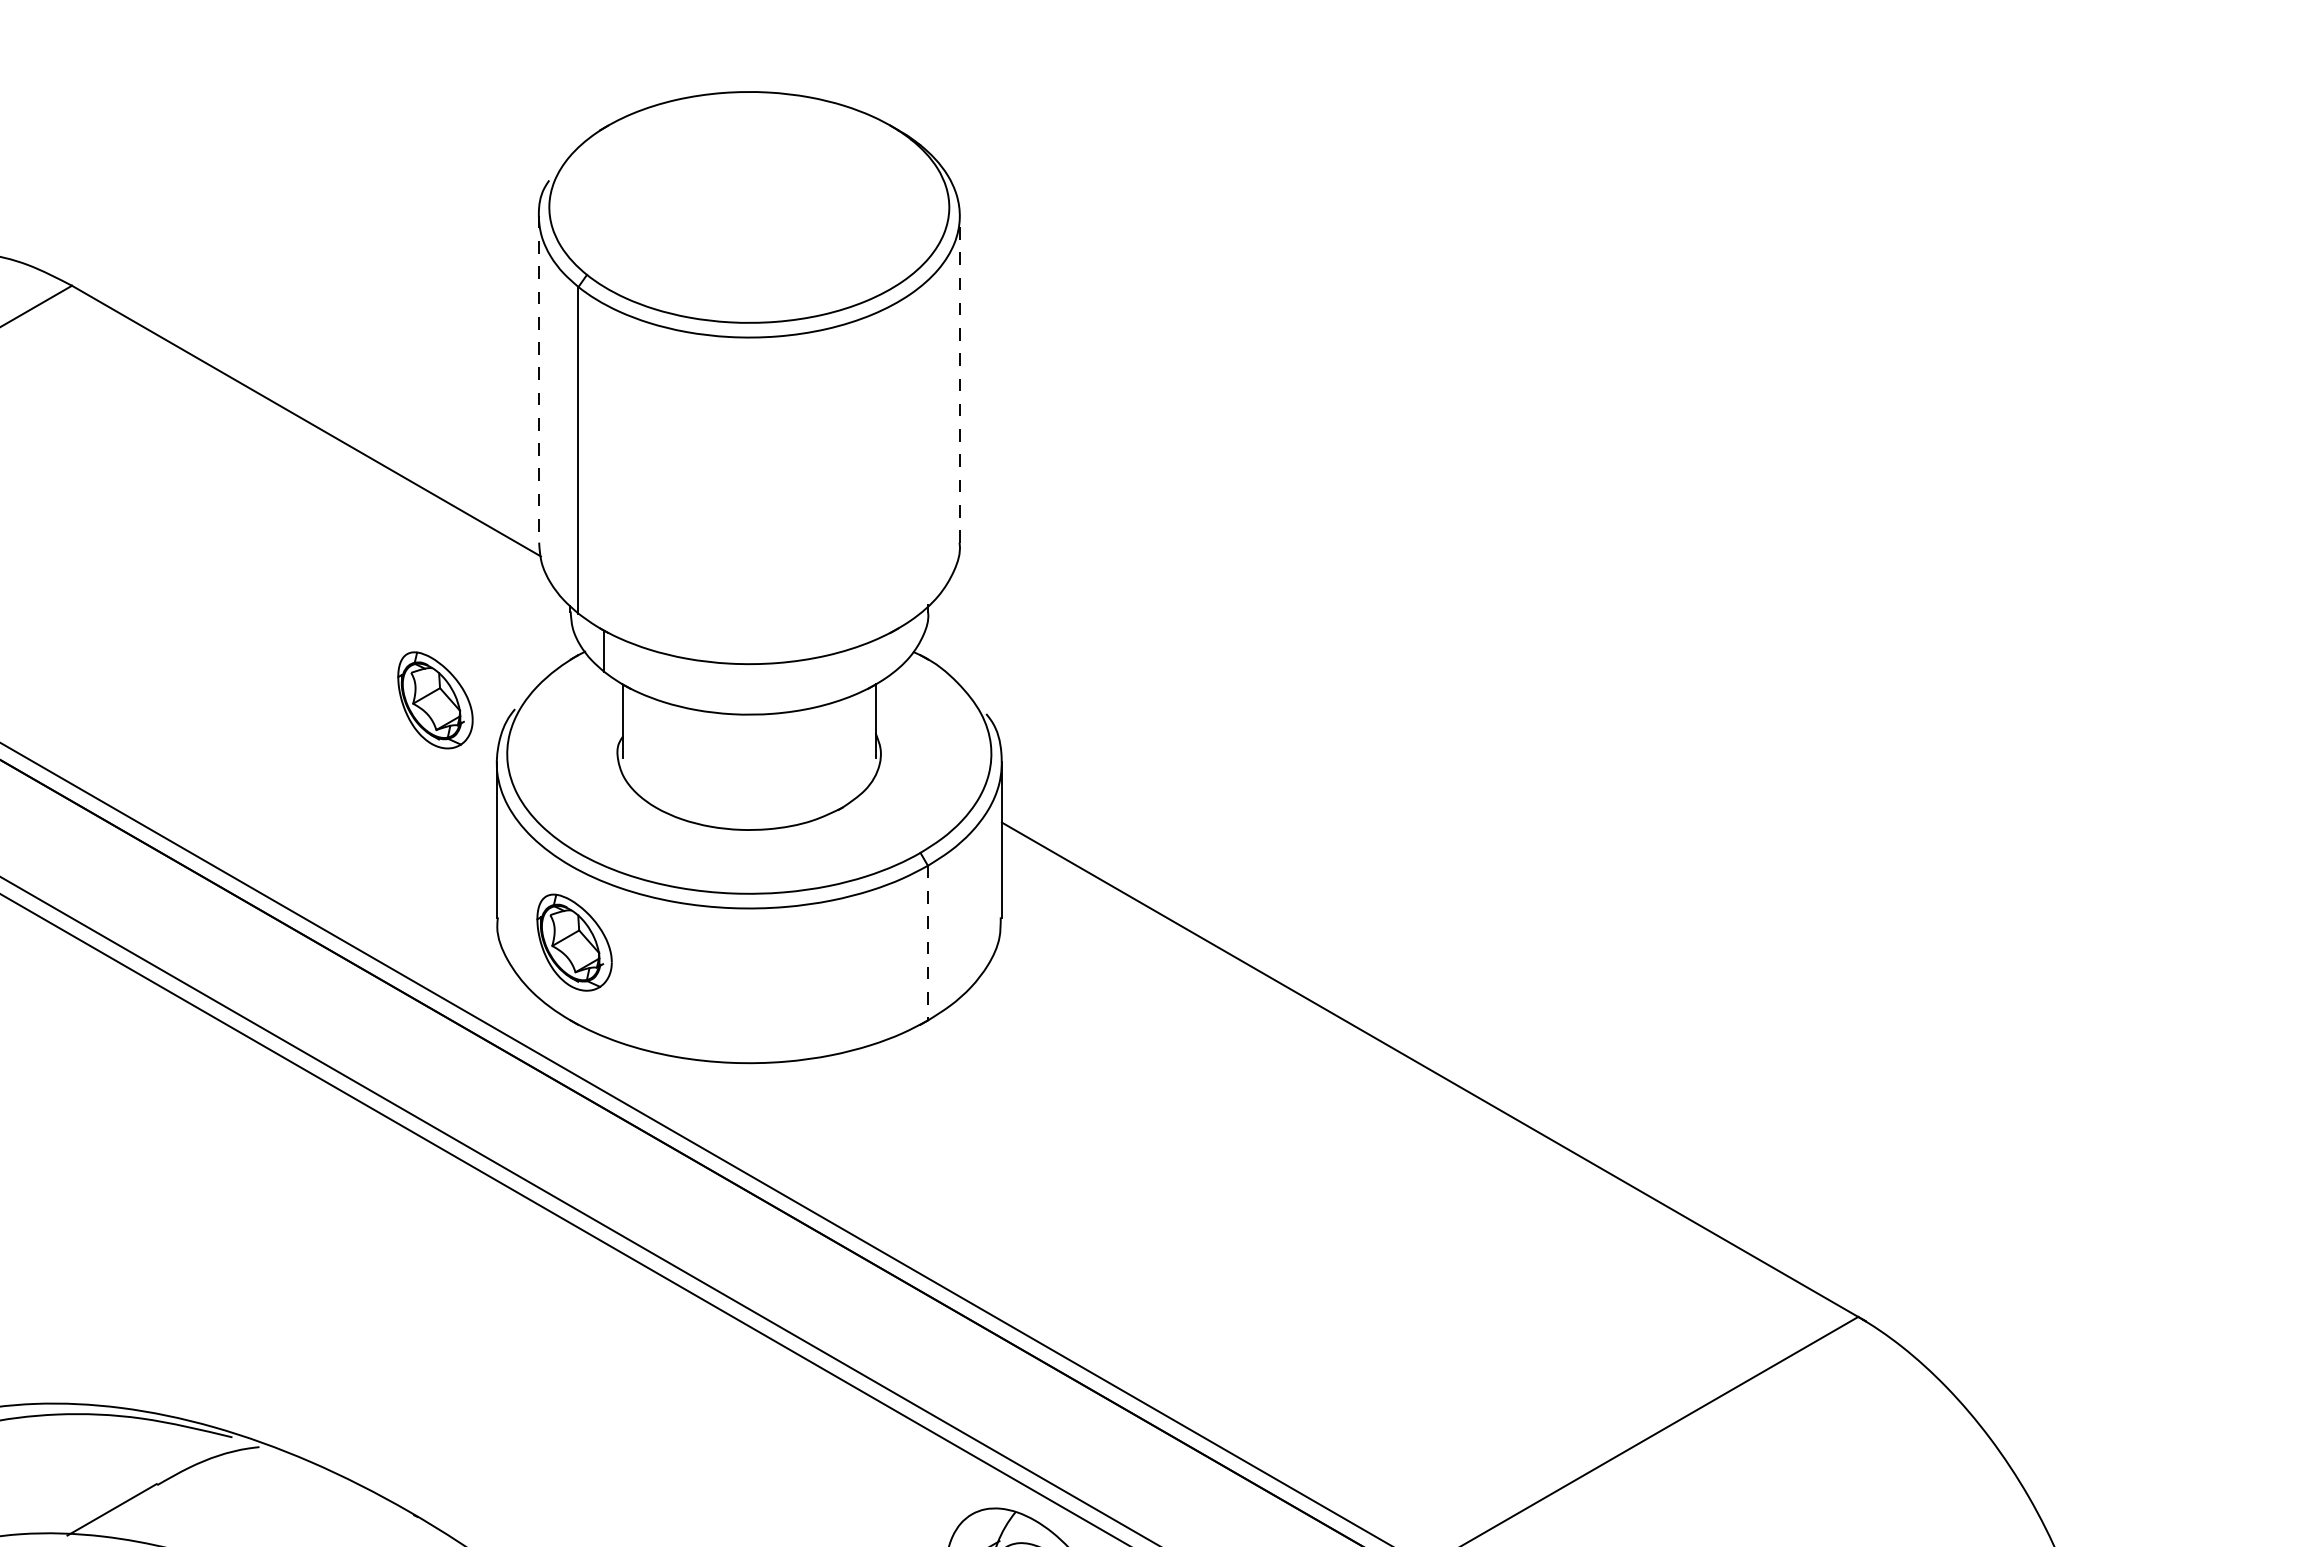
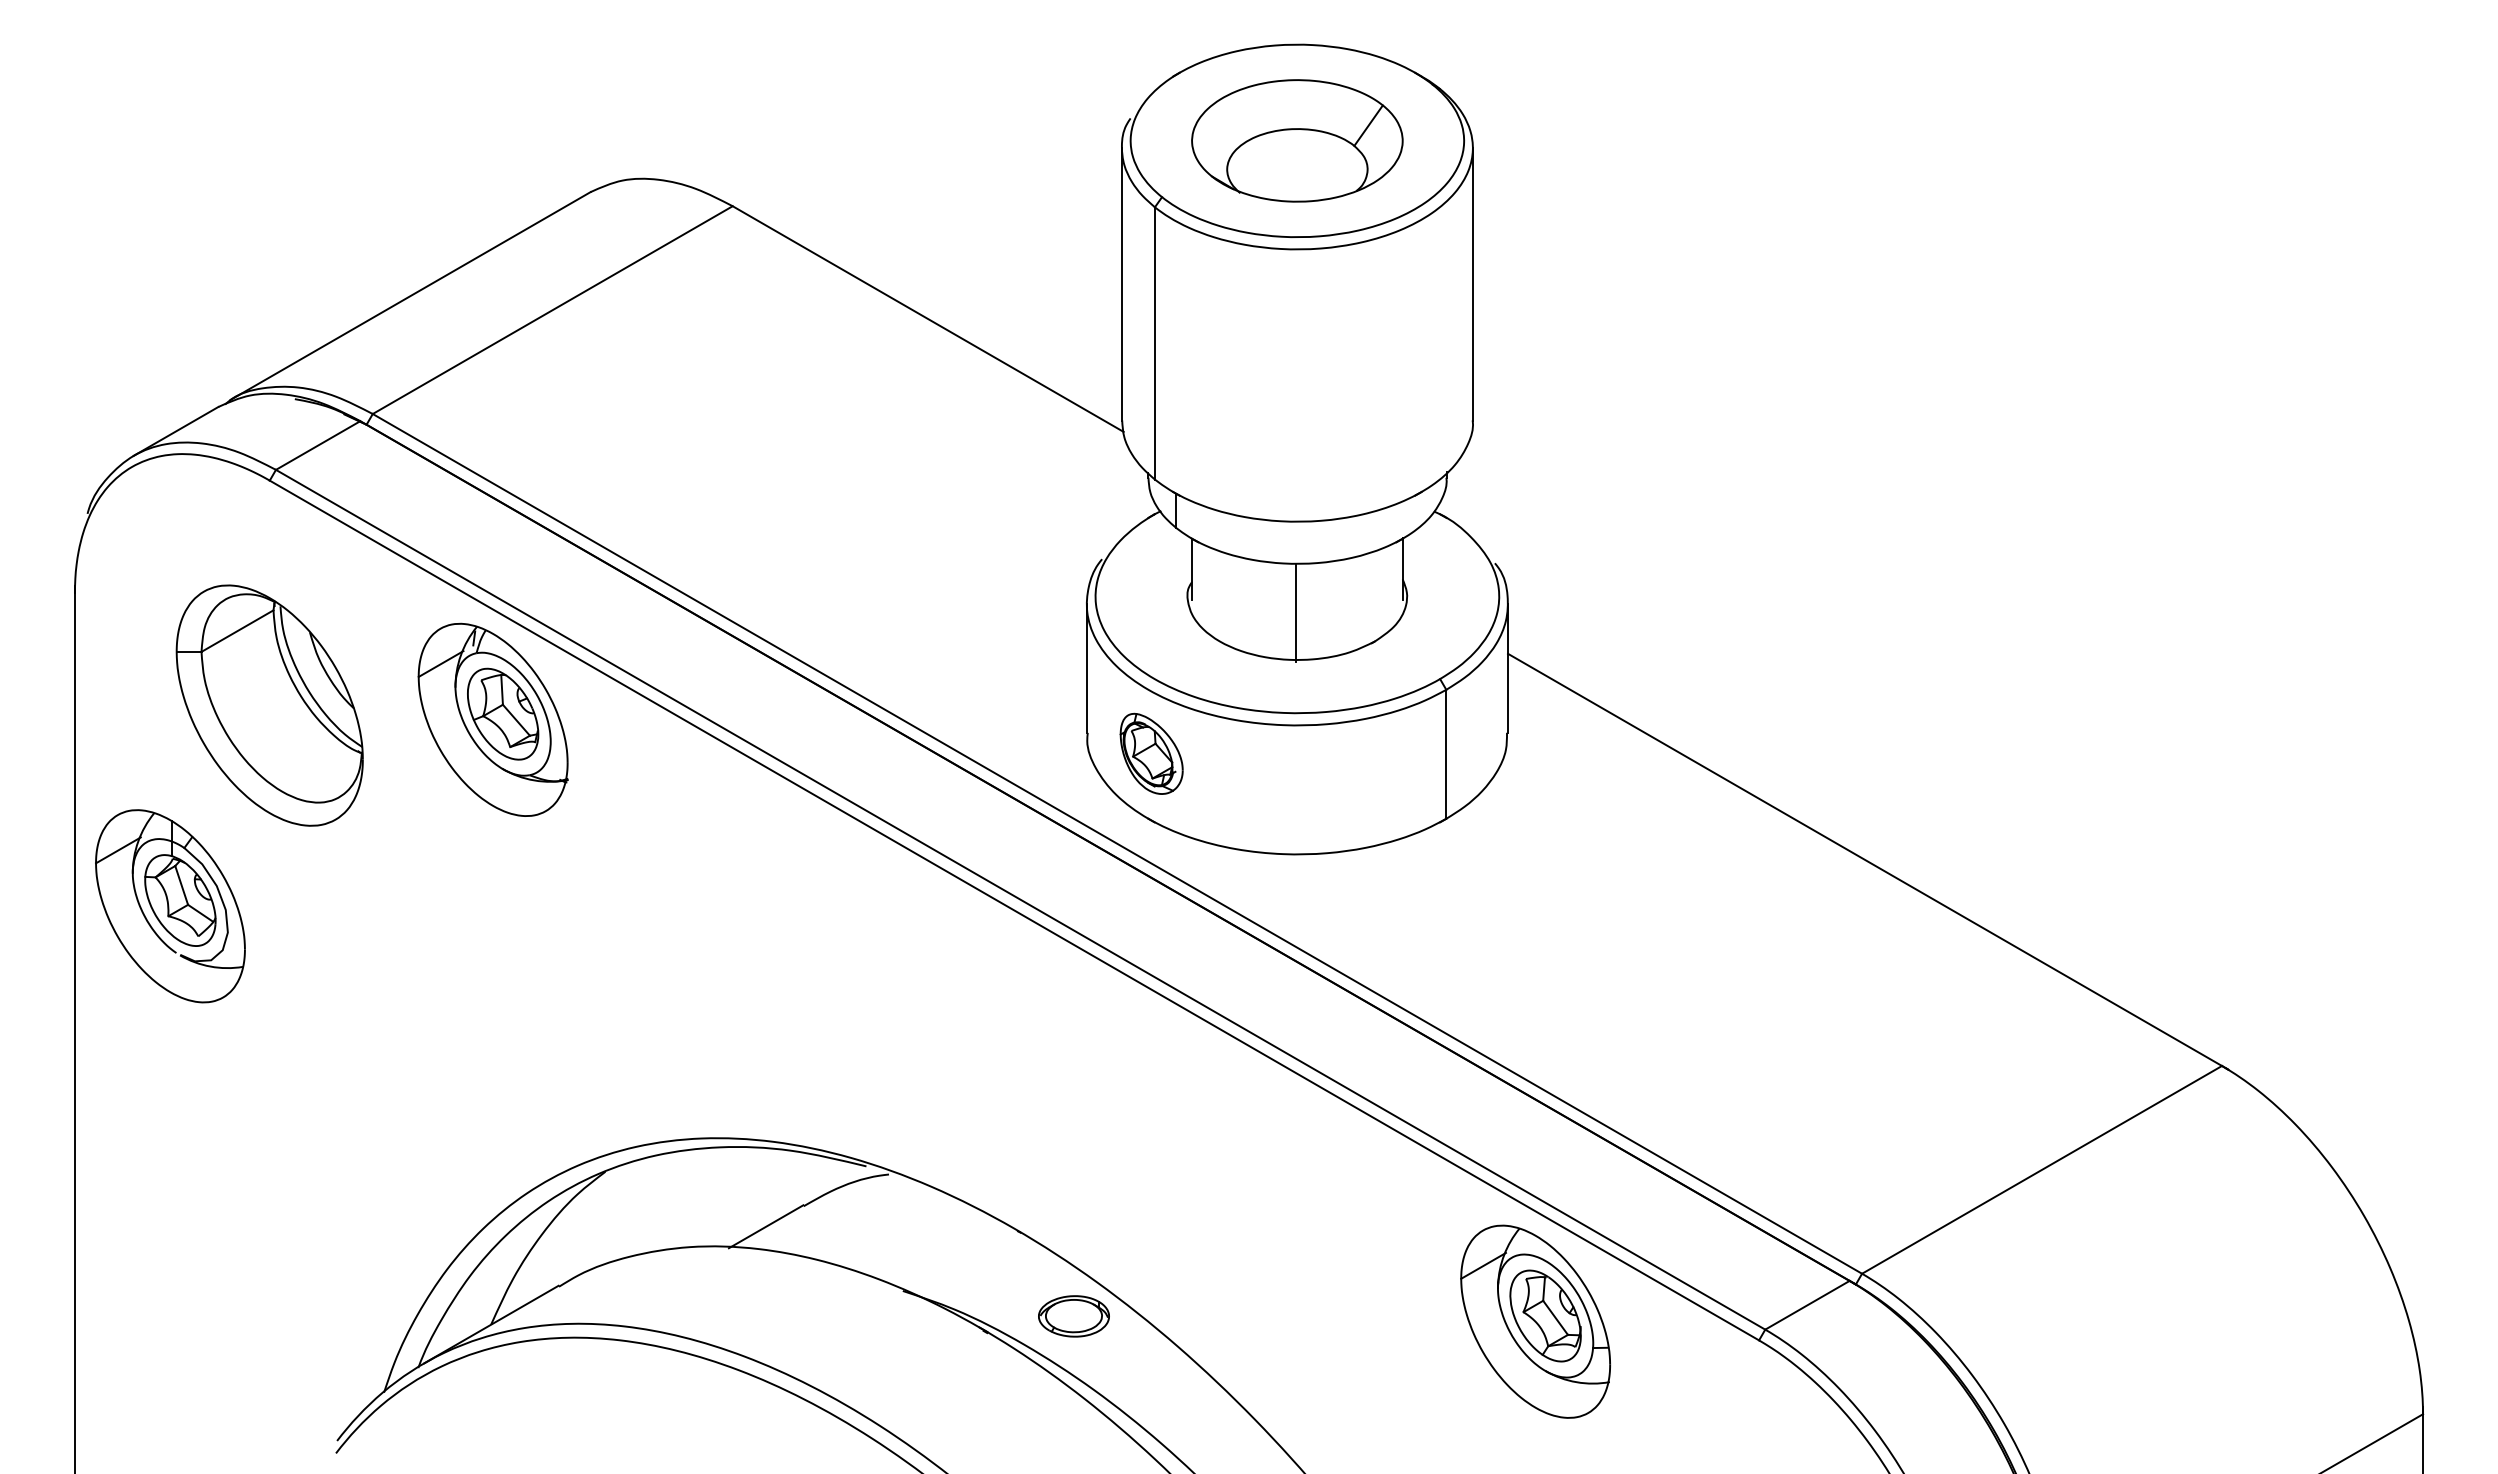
part: (749, 206) -> (1297, 140), added
line: (959, 378) -> (1472, 283), dashed -> solid
line: (538, 379) -> (1121, 284), dashed -> solid
part: (435, 699) -> (1035, 551), removed
line: (747, 774) -> (1295, 613), added
line: (928, 943) -> (1446, 754), dashed -> solid

